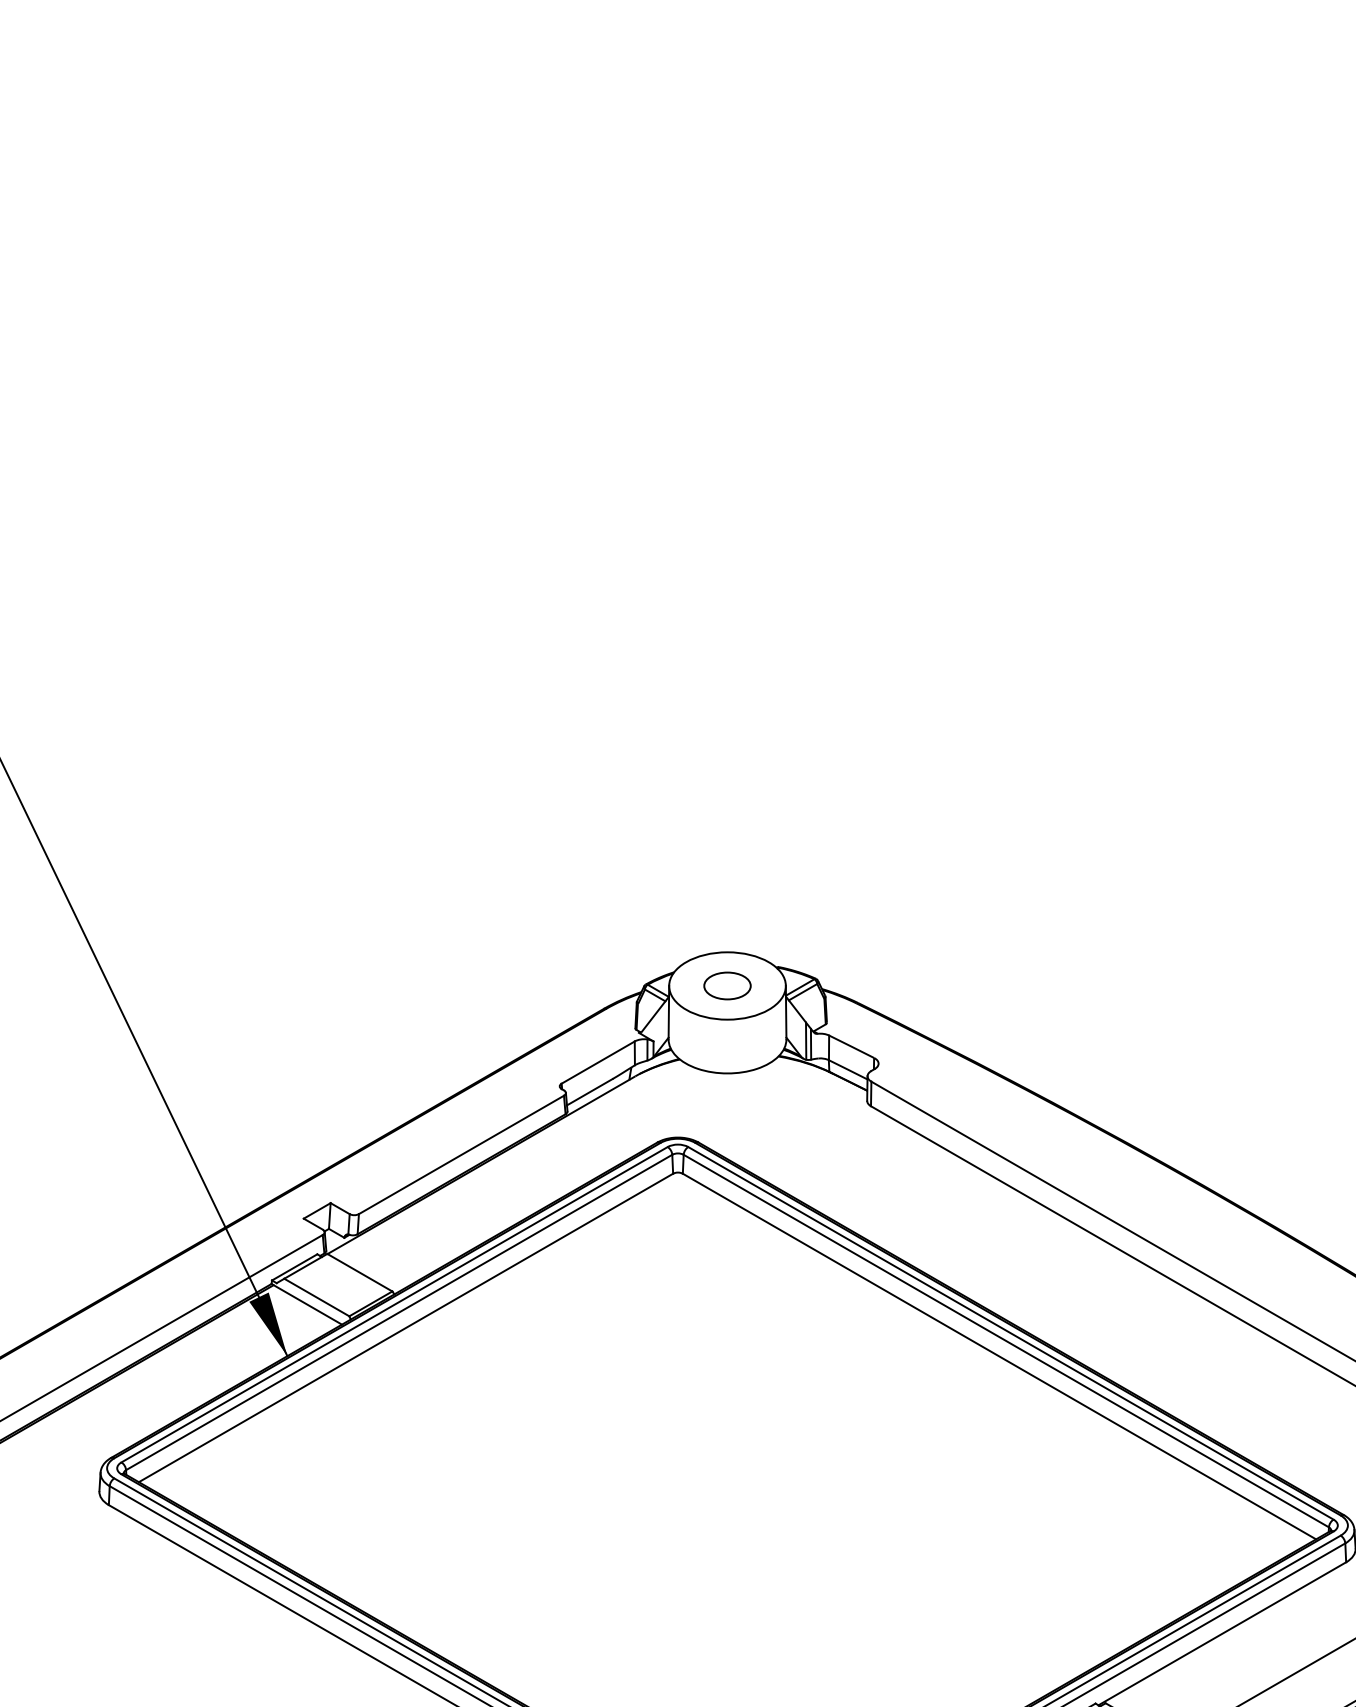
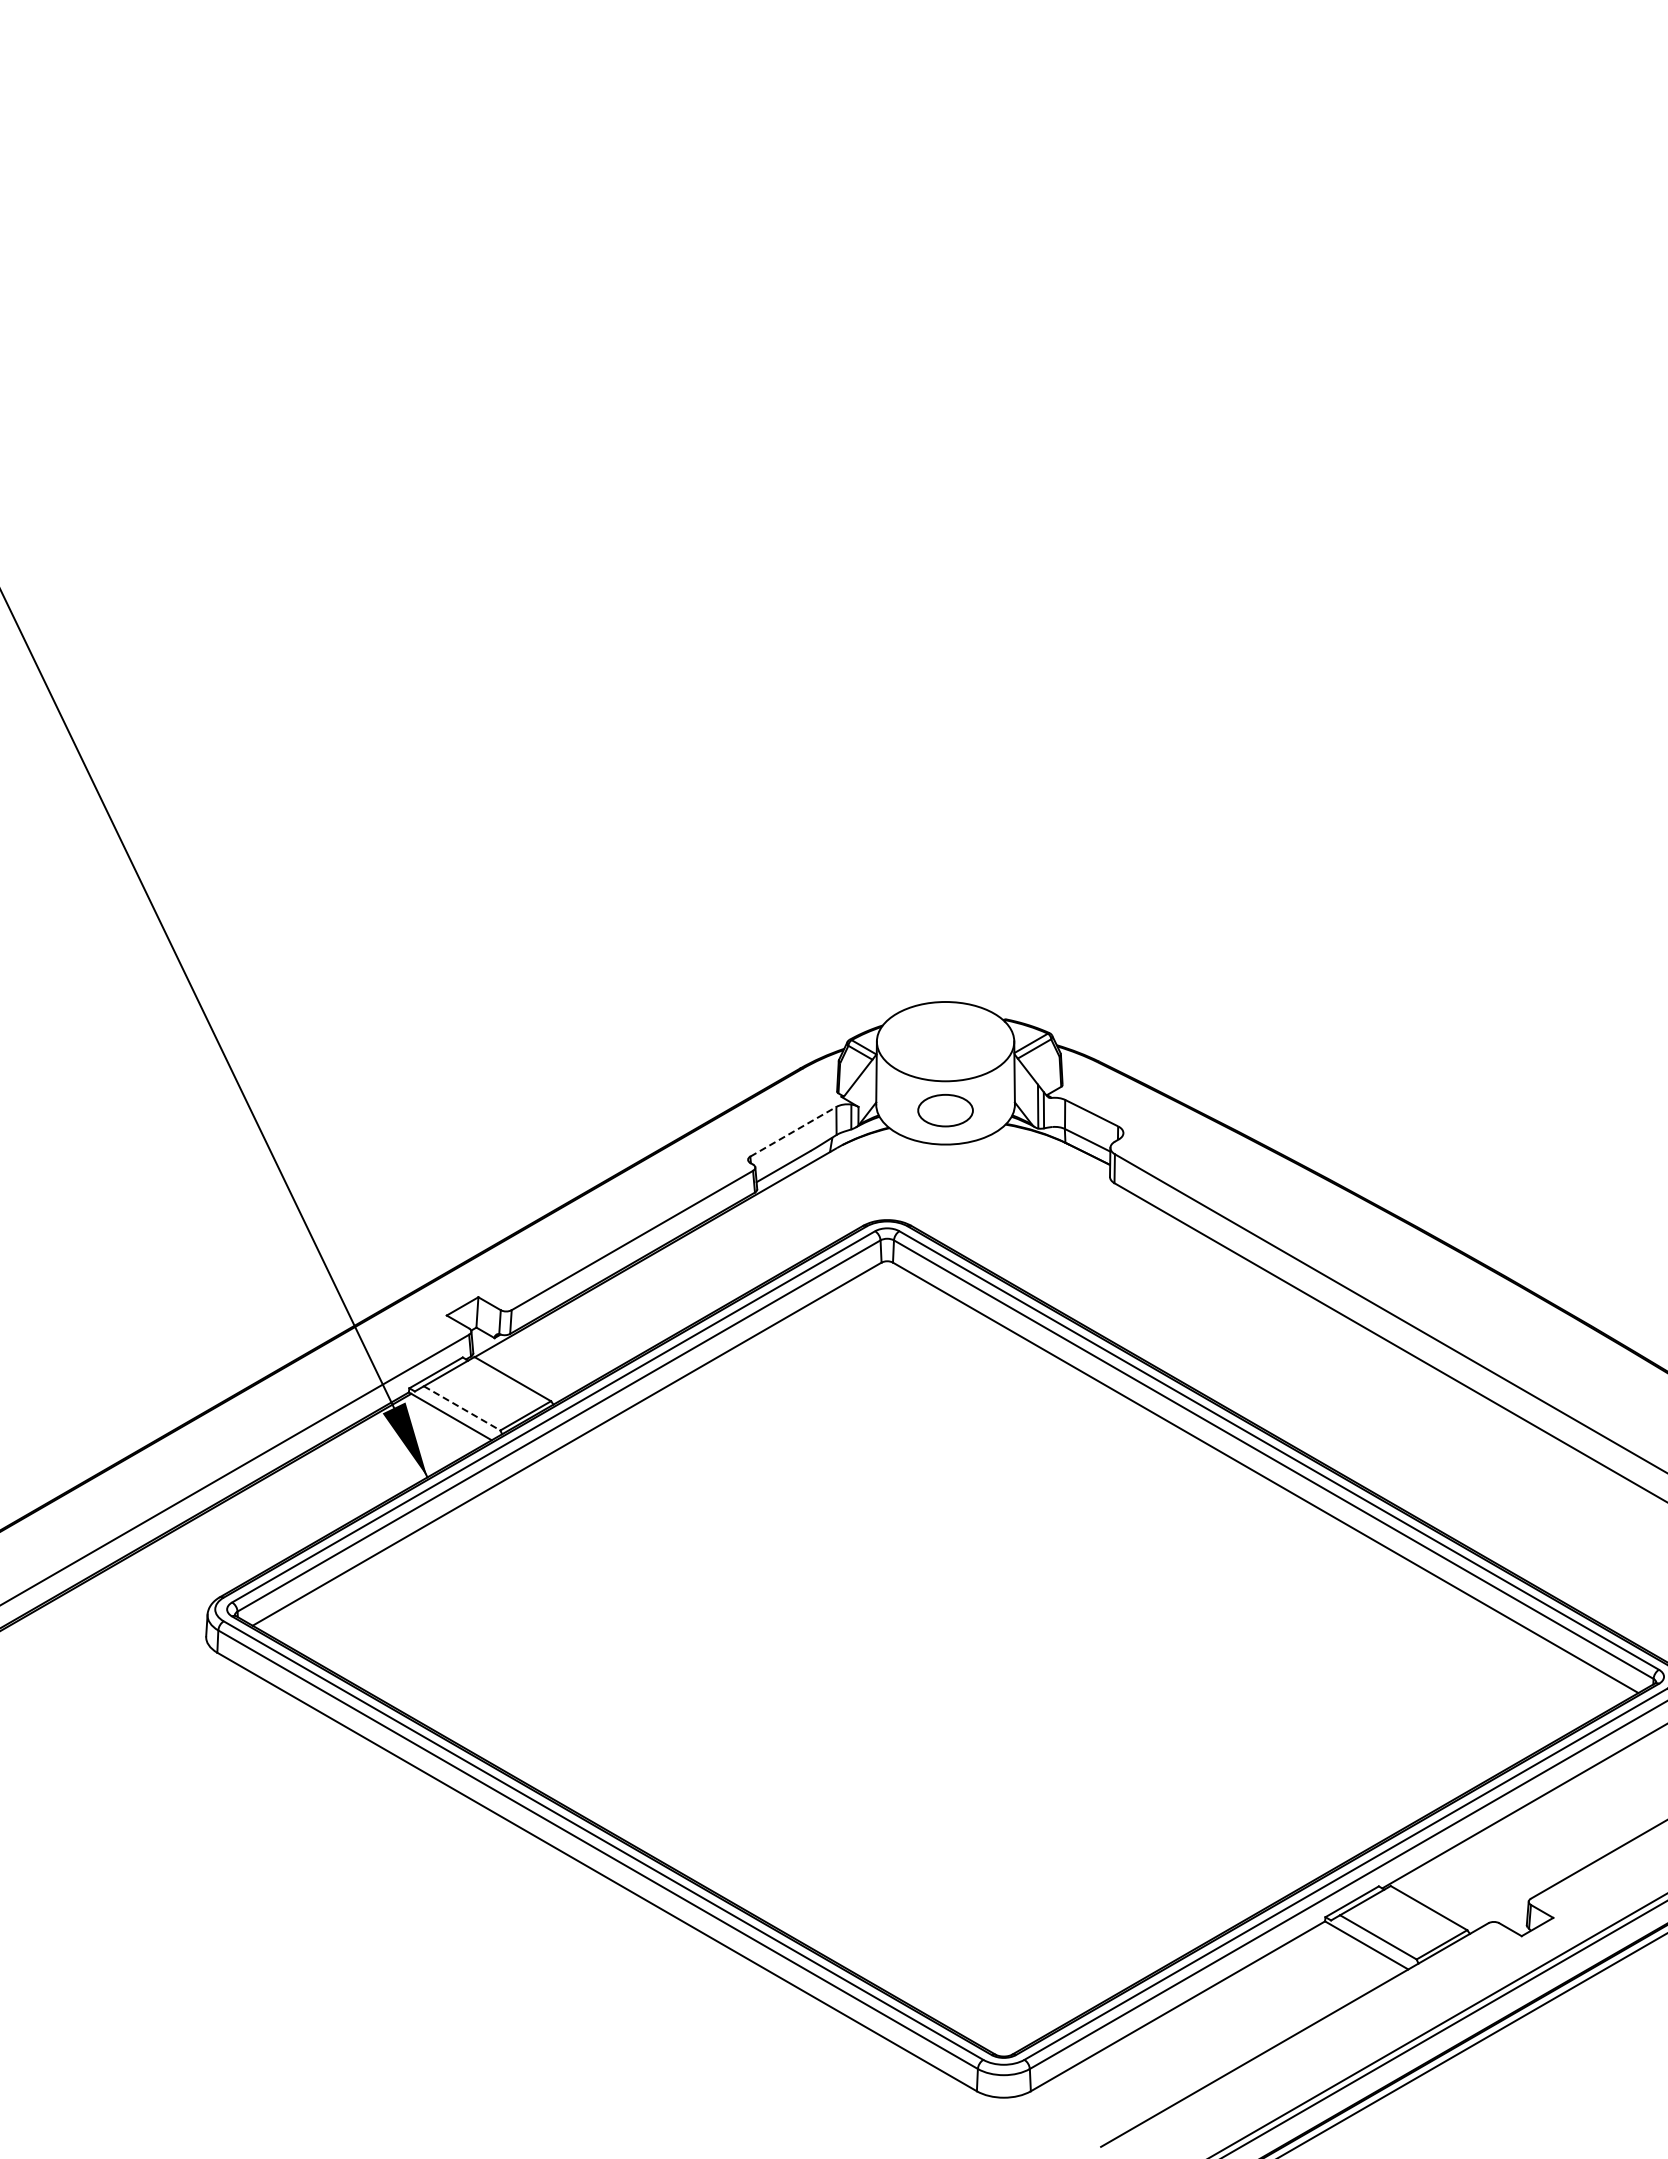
part: (727, 985) -> (945, 1110), moved
line: (598, 1062) -> (793, 1131), solid -> dashed
line: (317, 1297) -> (462, 1408), solid -> dashed

